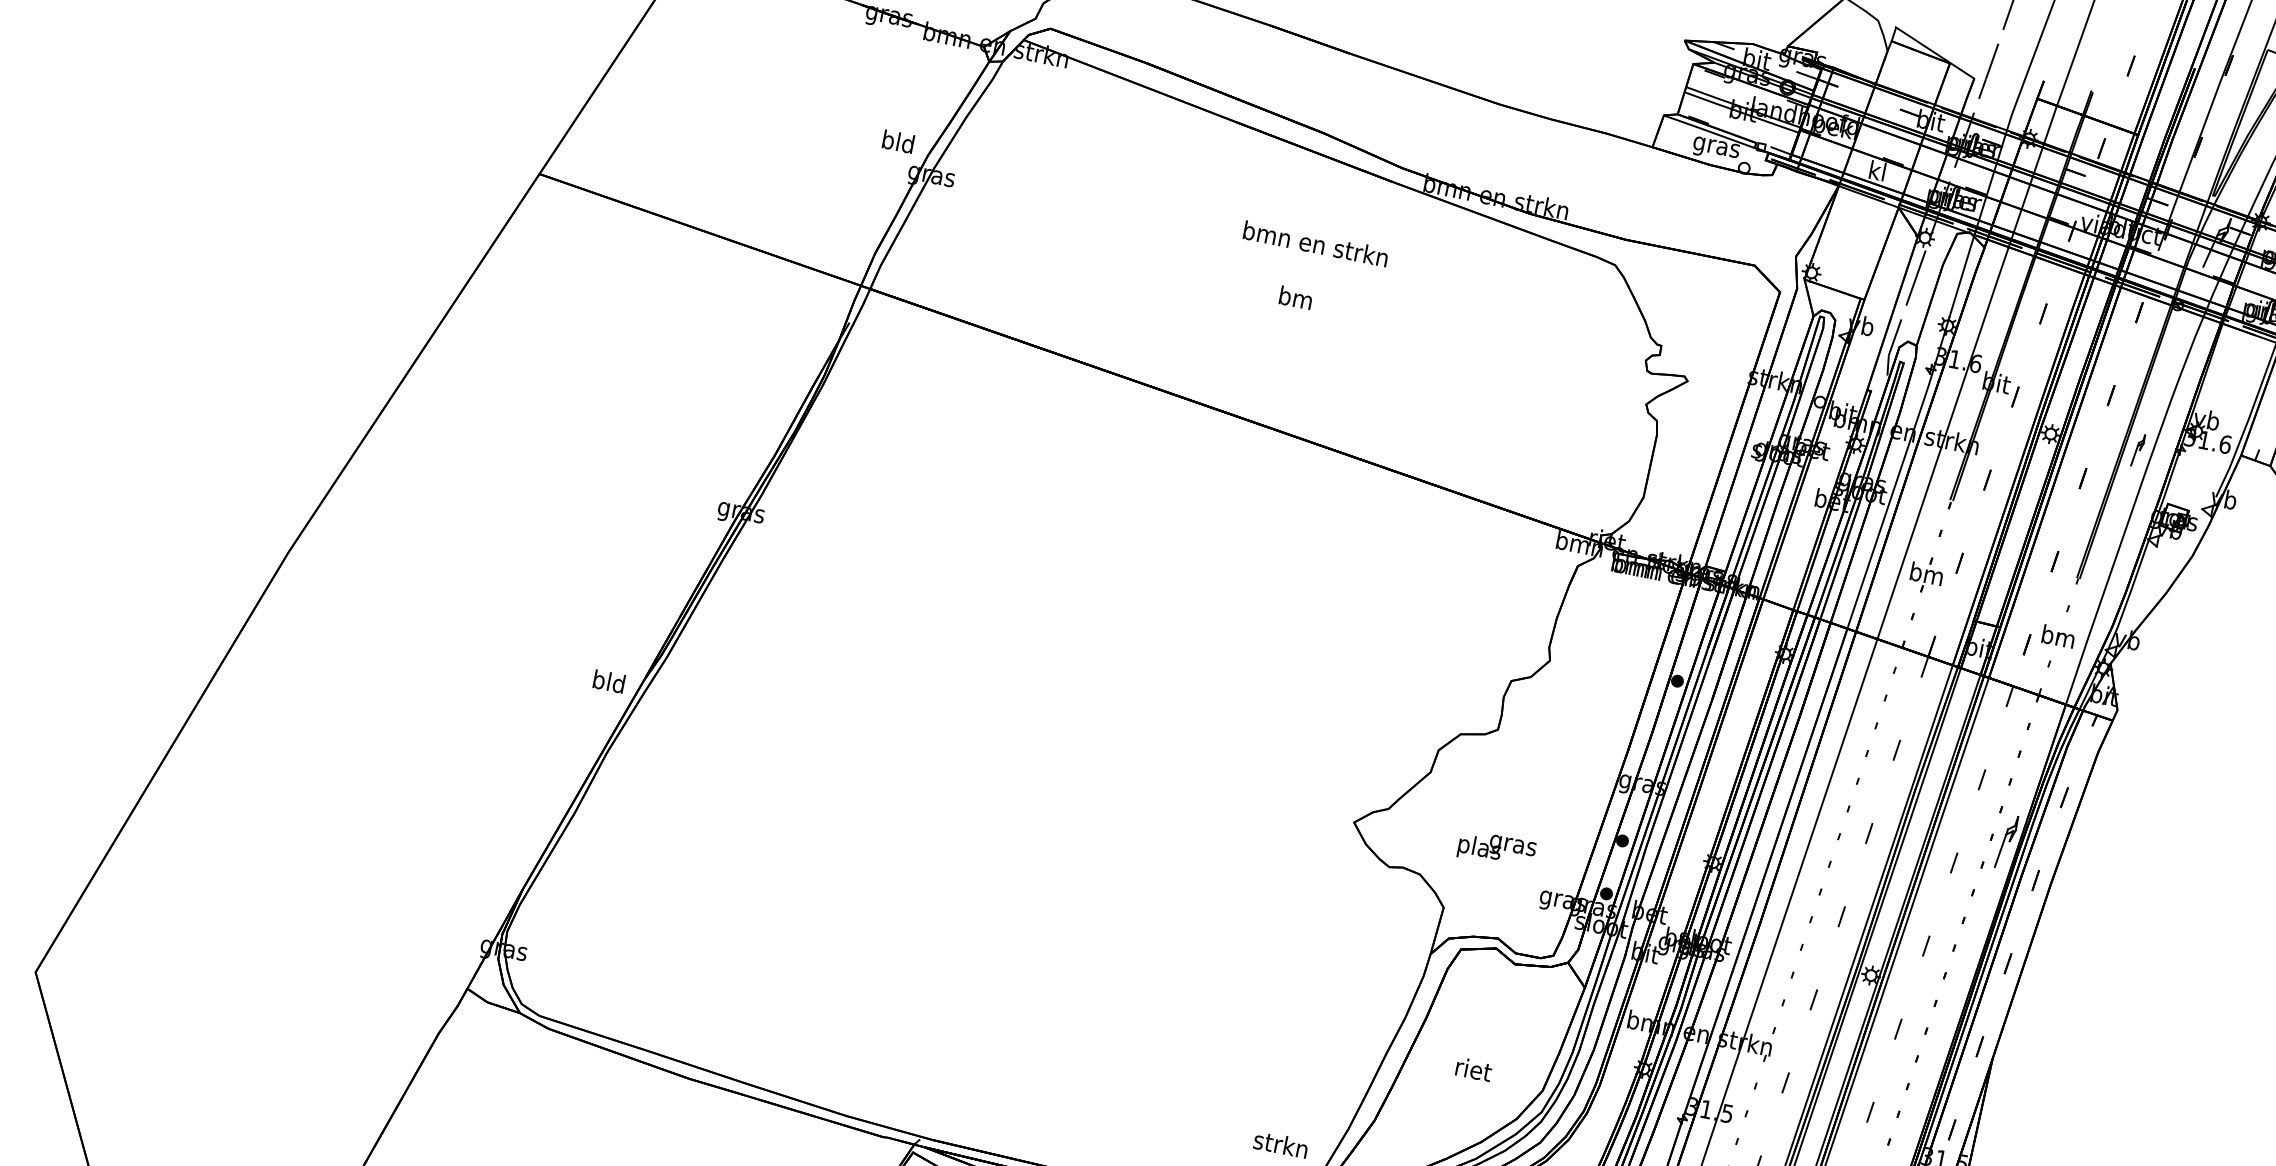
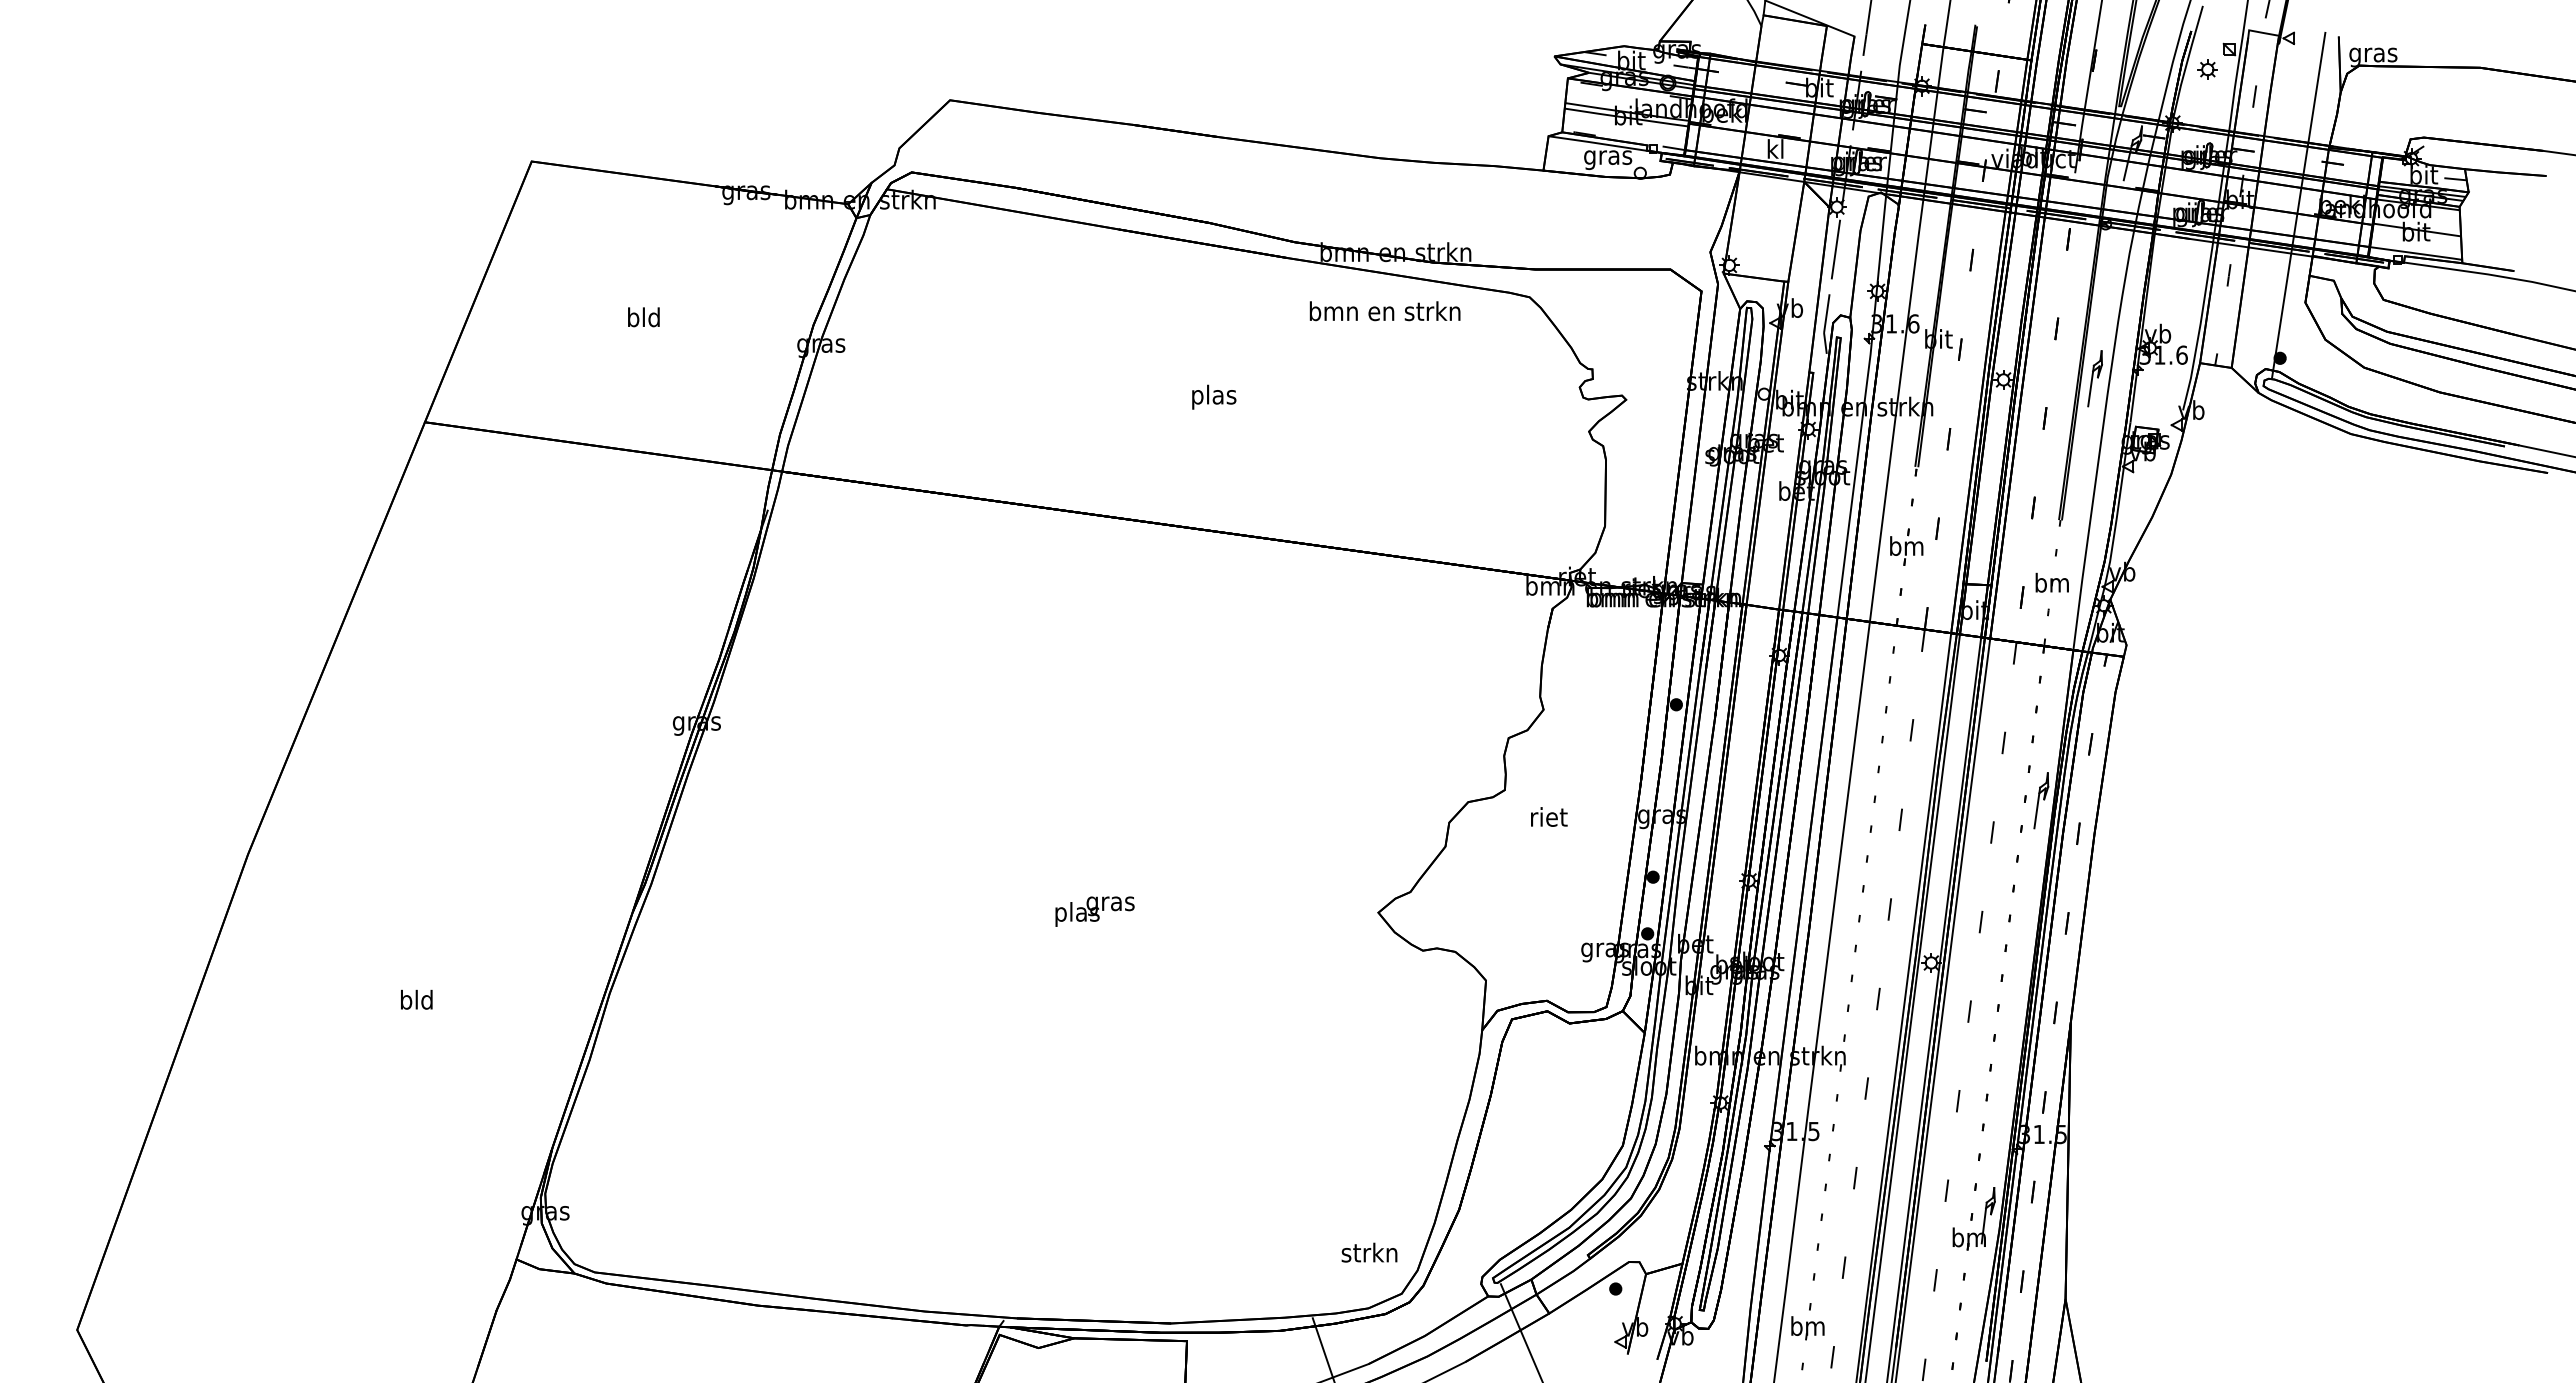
text: (898, 141) -> (643, 317), moved
text: (1315, 244) -> (1384, 311), moved
text: (1296, 299) -> (1214, 396), bm -> plas
part: (2137, 450) -> (2094, 378), size x1.67
text: (609, 681) -> (416, 999), moved
text: (1496, 849) -> (1094, 911), moved
text: (1474, 1069) -> (1549, 816), moved

